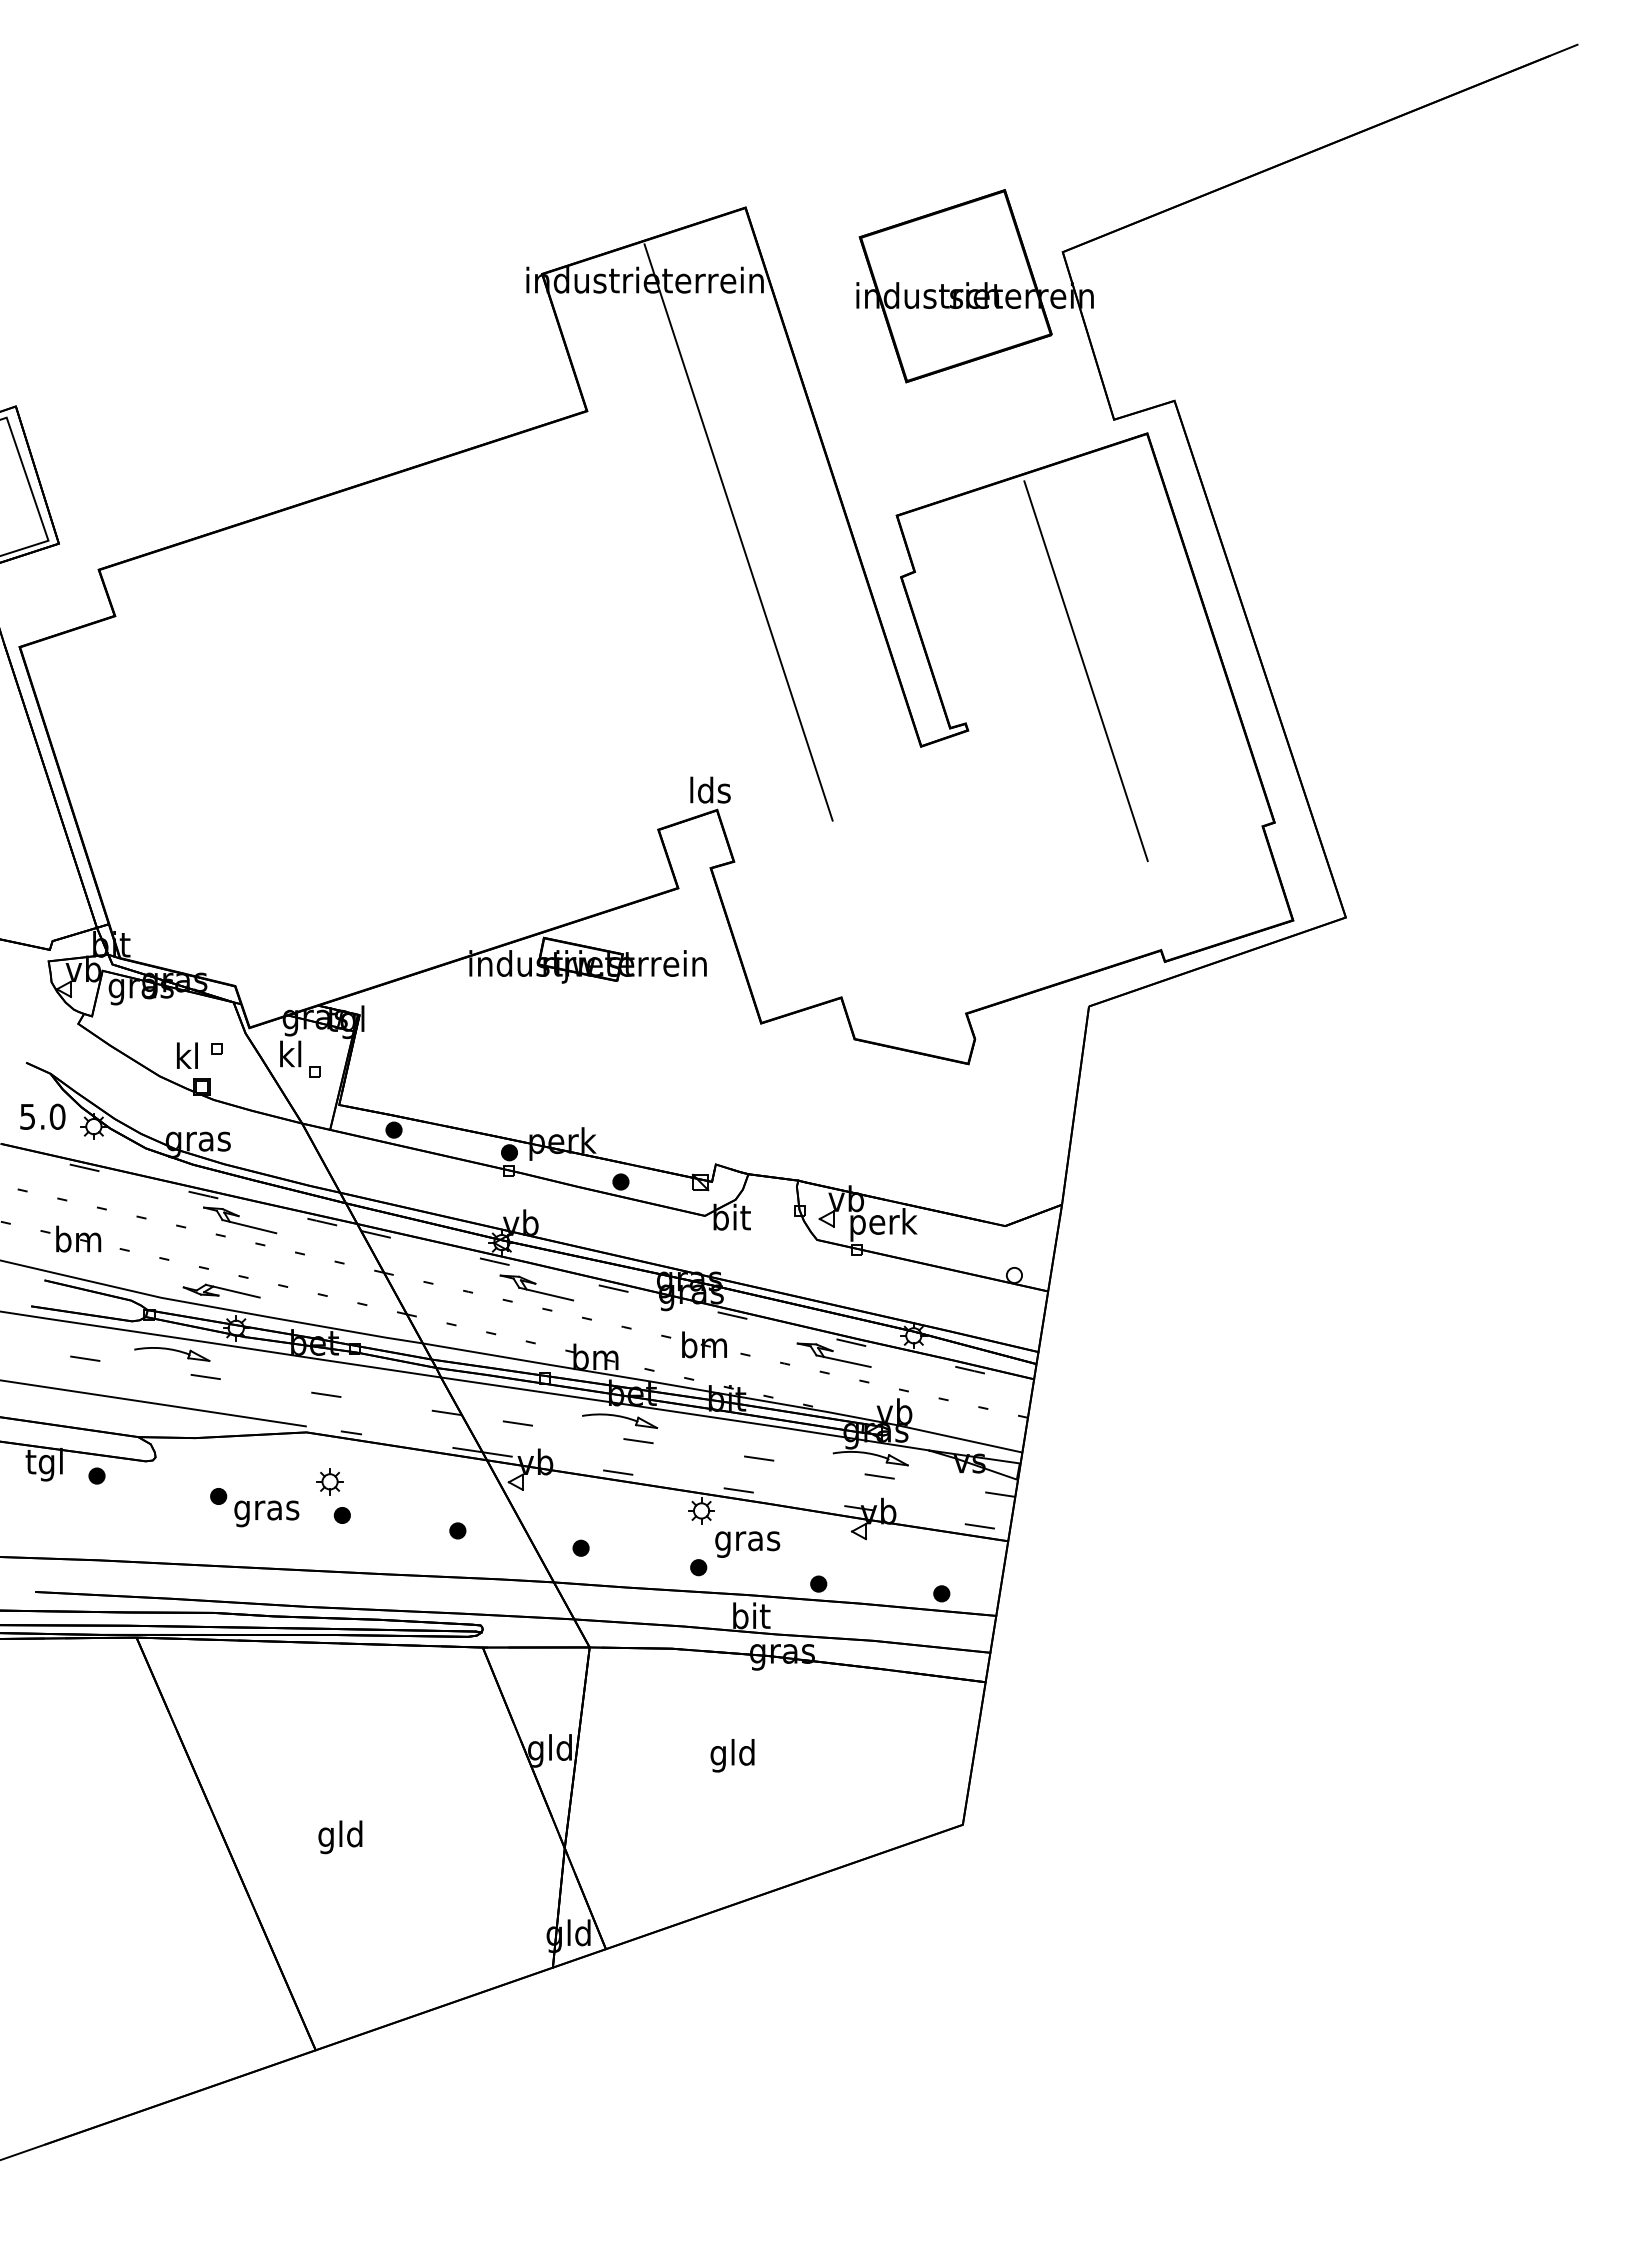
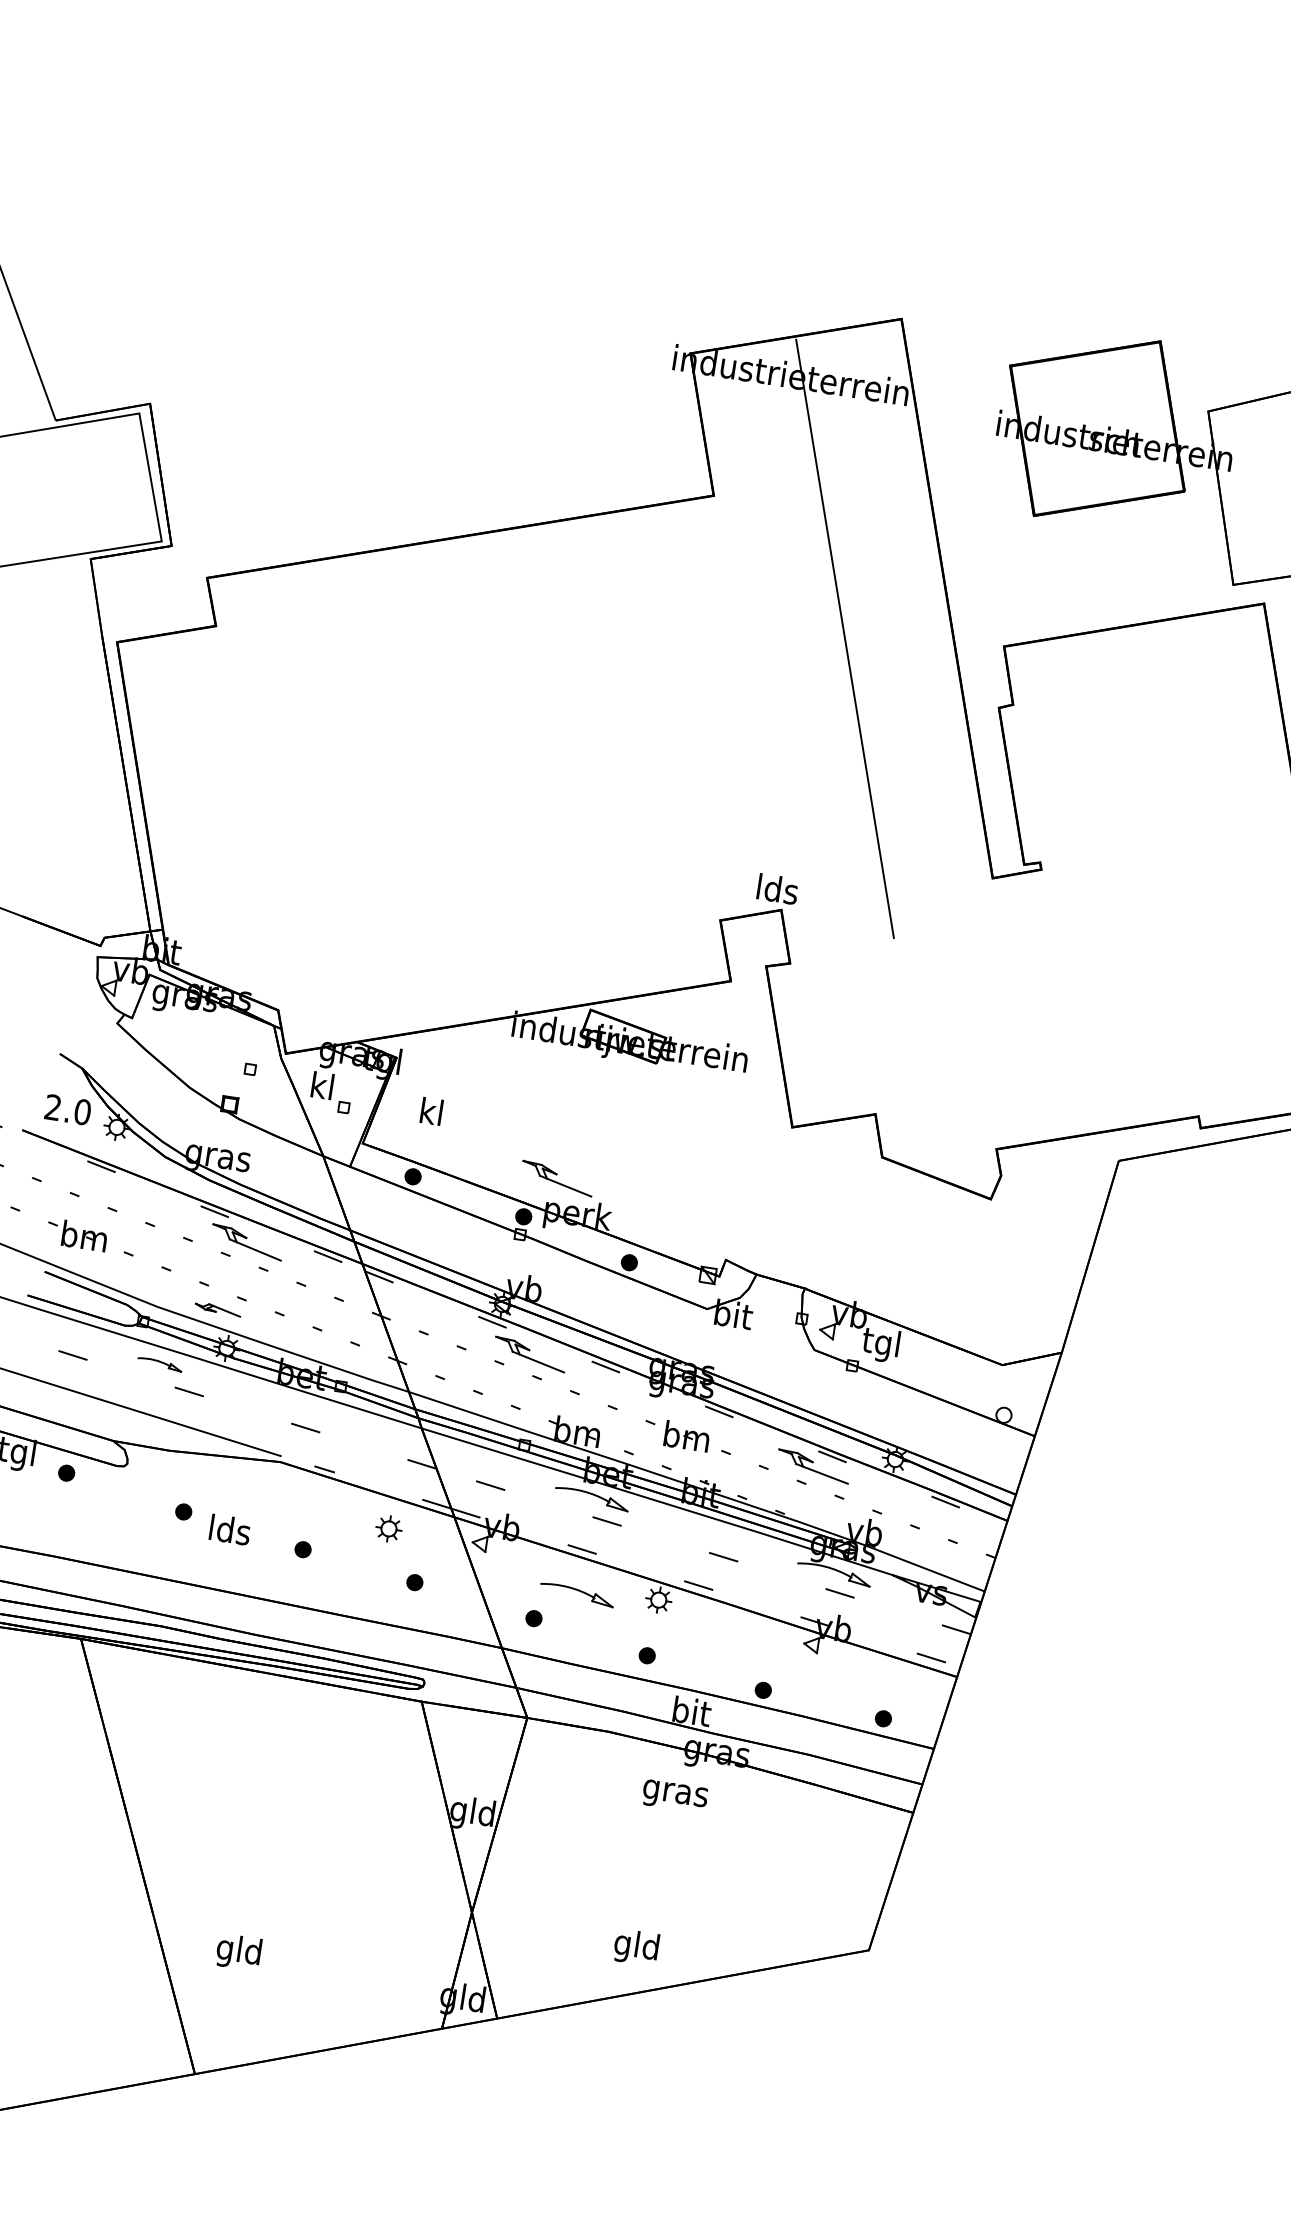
line: (1085, 671) -> (1166, 829), removed
text: (187, 1055) -> (431, 1111), moved
part: (536, 1109) -> (557, 1178), added
text: (27, 1116) -> (52, 1107), 5.0 -> 2.0
text: (883, 1224) -> (882, 1344), perk -> tgl
part: (221, 1290) -> (218, 1308), size x0.6
part: (172, 1354) -> (159, 1364), size x0.6
part: (329, 1481) -> (388, 1528), moved
text: (266, 1510) -> (228, 1533), gras -> lds
part: (620, 1518) -> (577, 1595), added
text: (747, 1544) -> (674, 1796), moved
text: (732, 1755) -> (636, 1947), moved
text: (340, 1837) -> (238, 1952), moved

